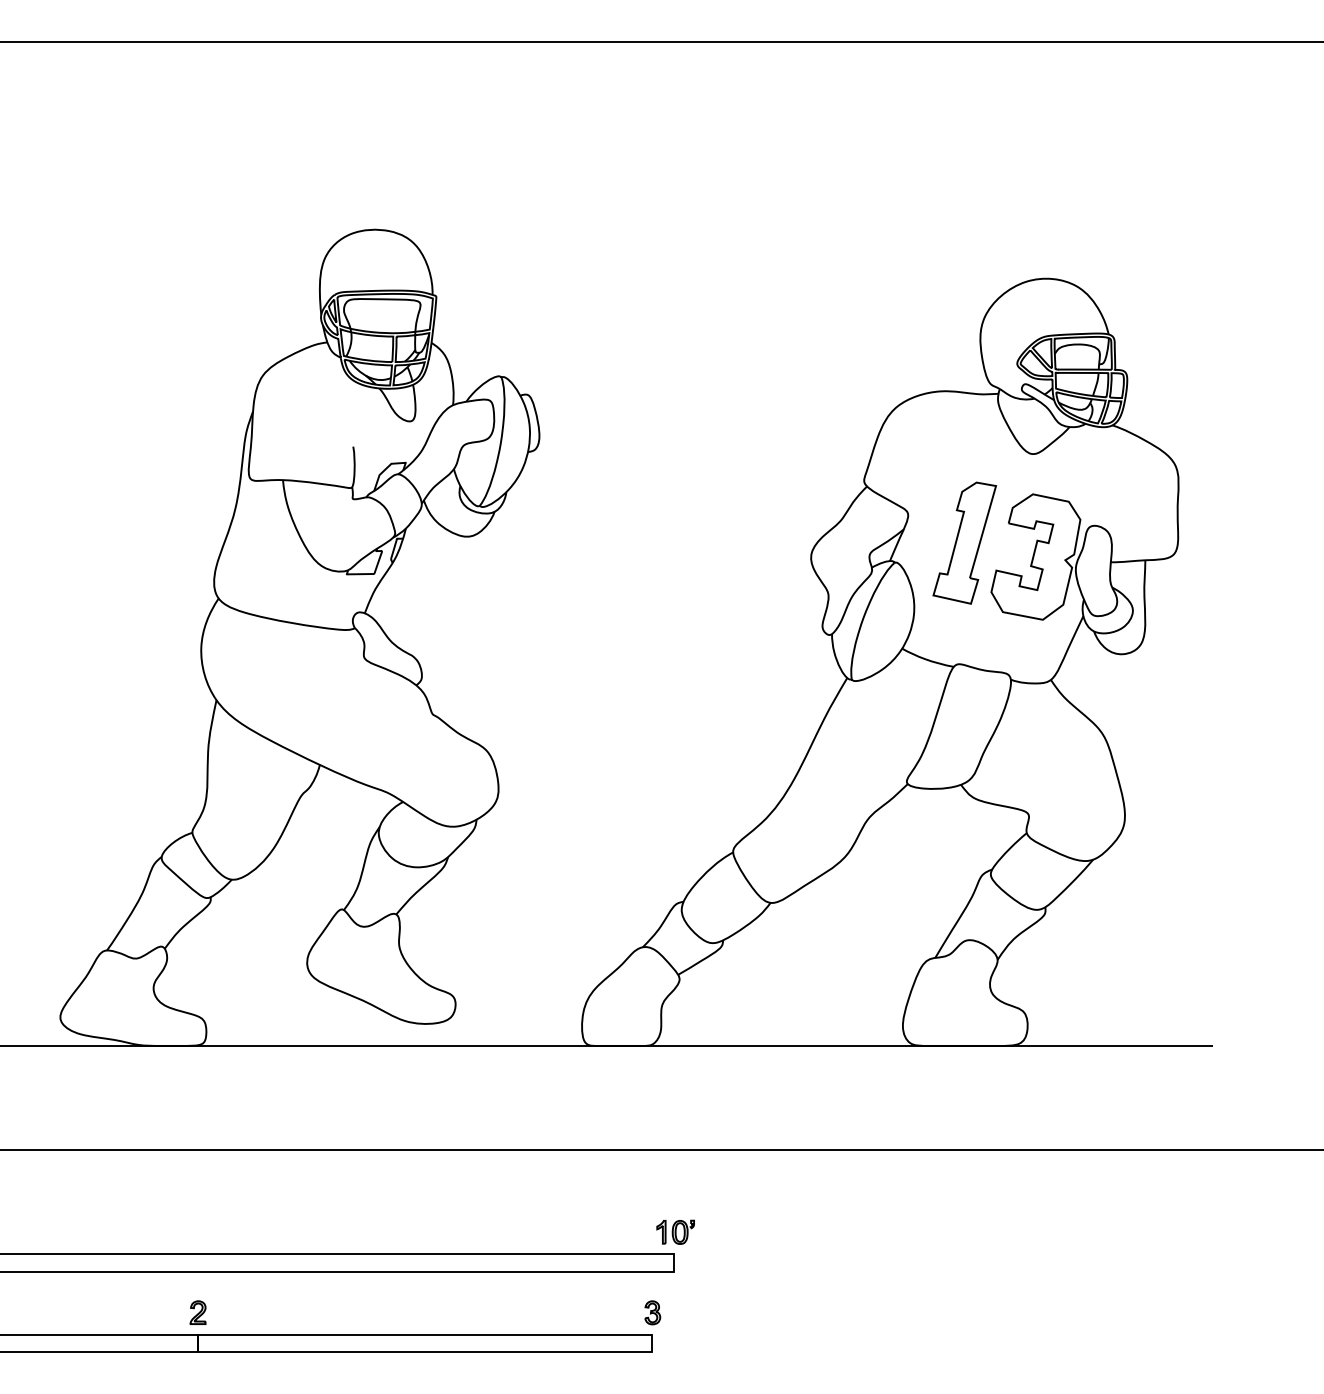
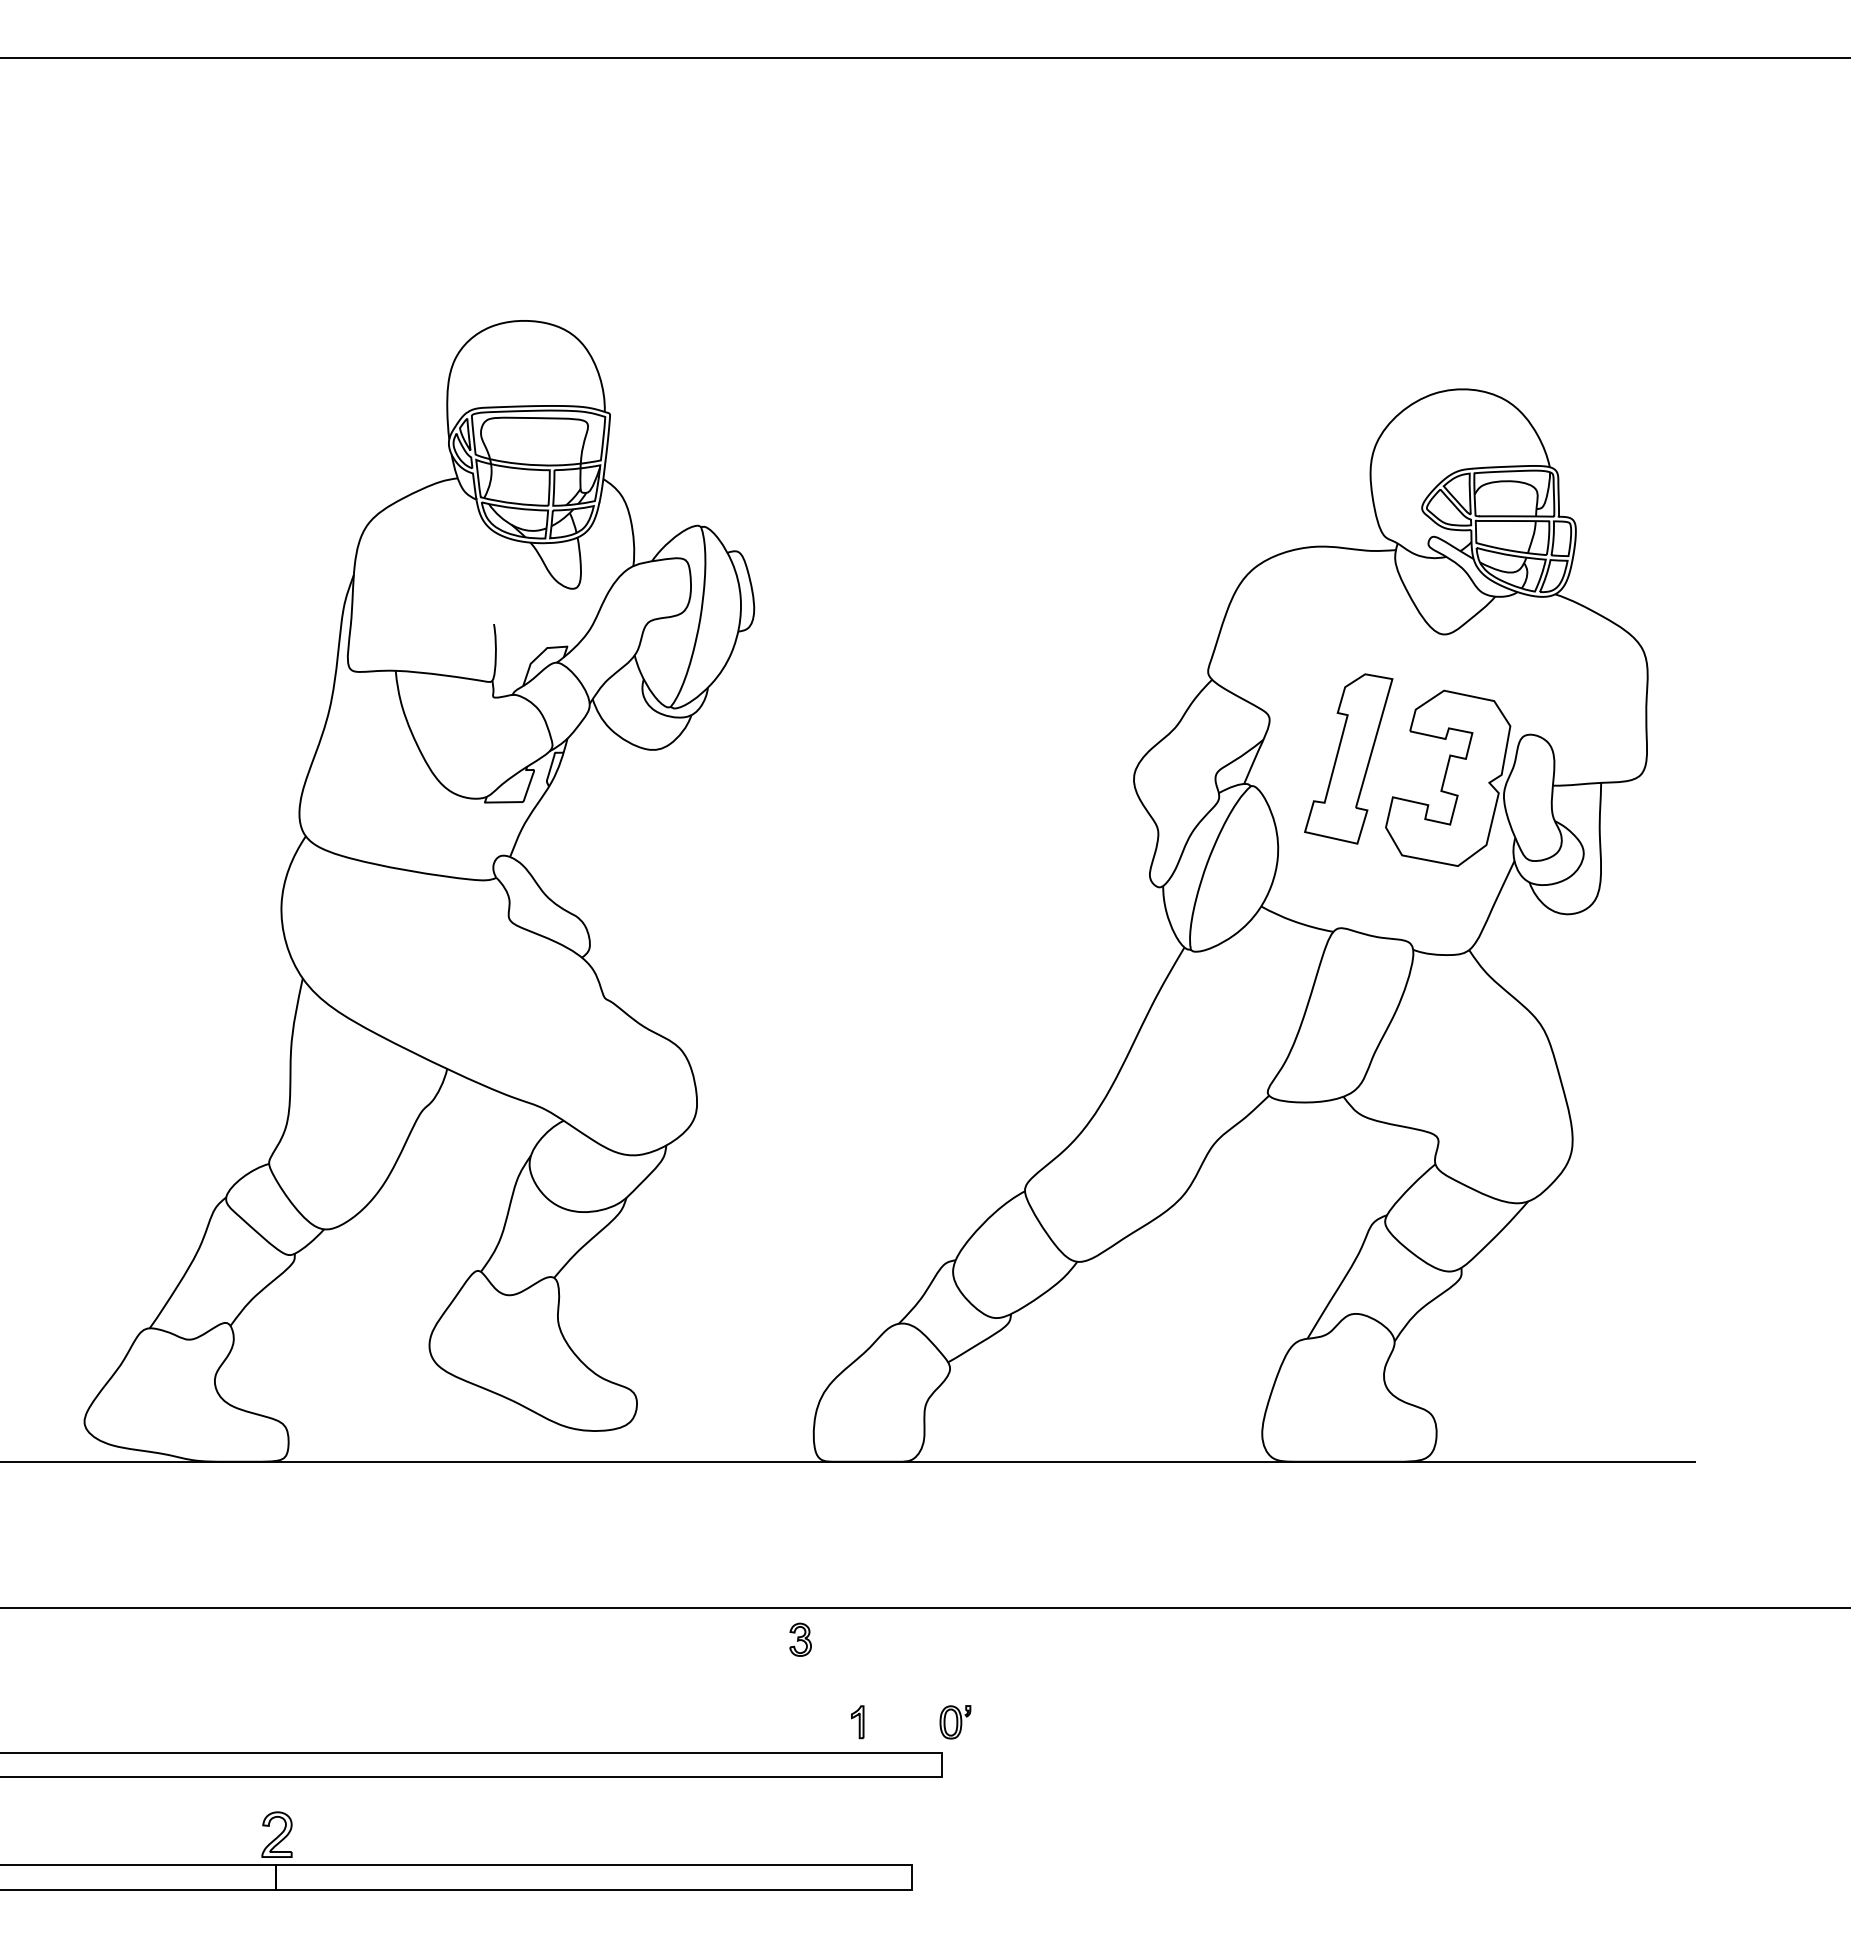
part: (661, 1232) -> (857, 1722), moved
part: (197, 1312) -> (276, 1834), size x1.4
part: (652, 1312) -> (800, 1639), moved

